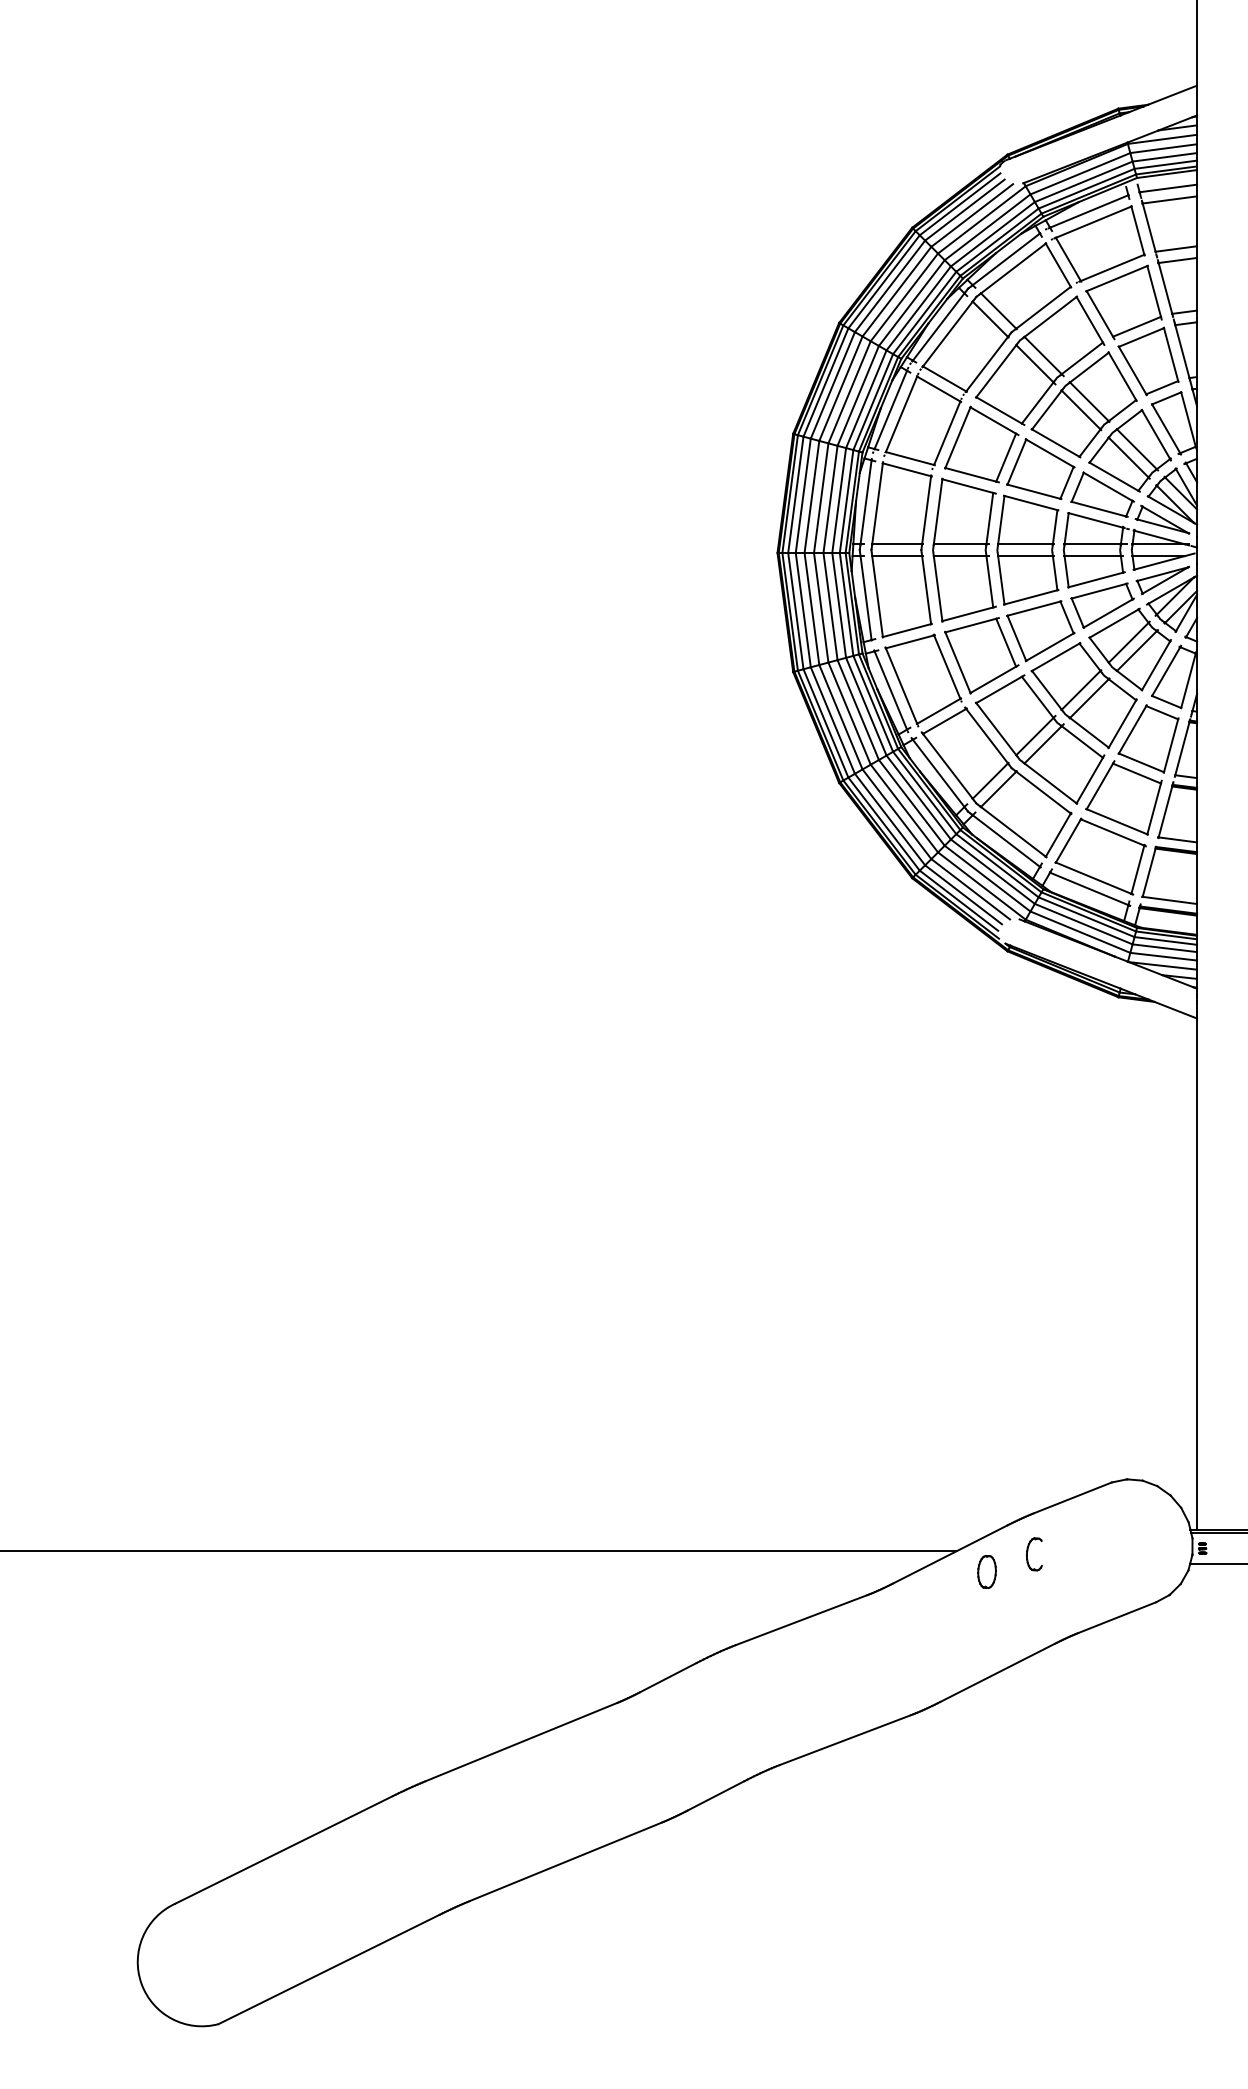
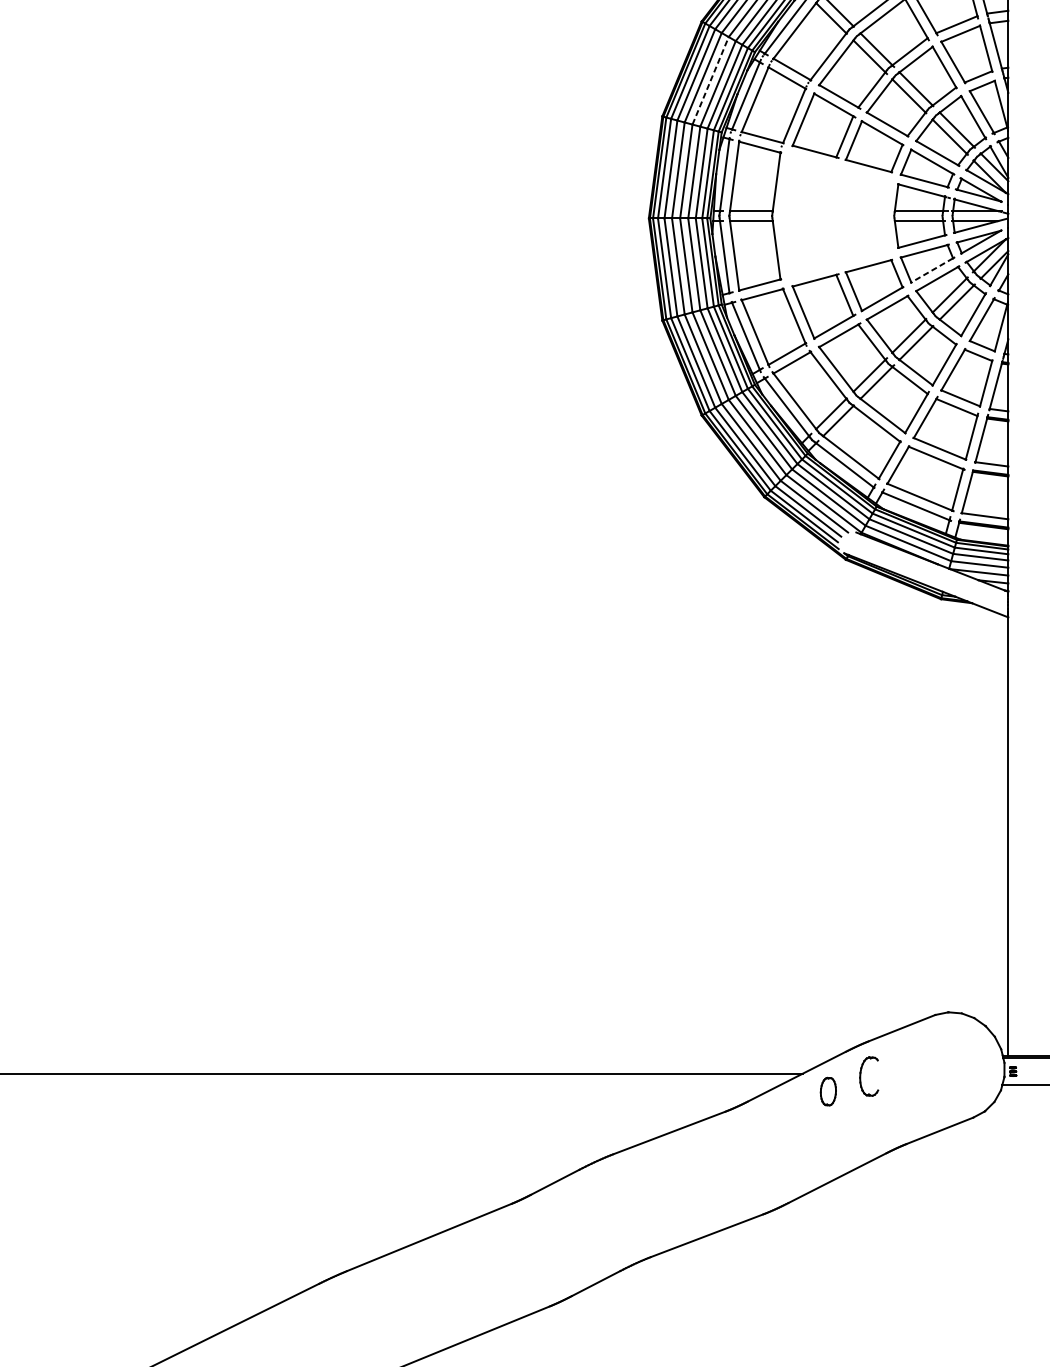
line: (849, 391) -> (710, 80), solid -> dashed
part: (995, 549) -> (835, 215), removed
line: (1107, 613) -> (931, 270), solid -> dashed
part: (1033, 1554) -> (868, 1076), size x1.4

